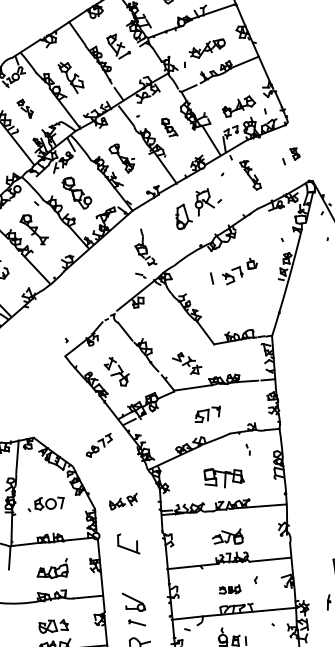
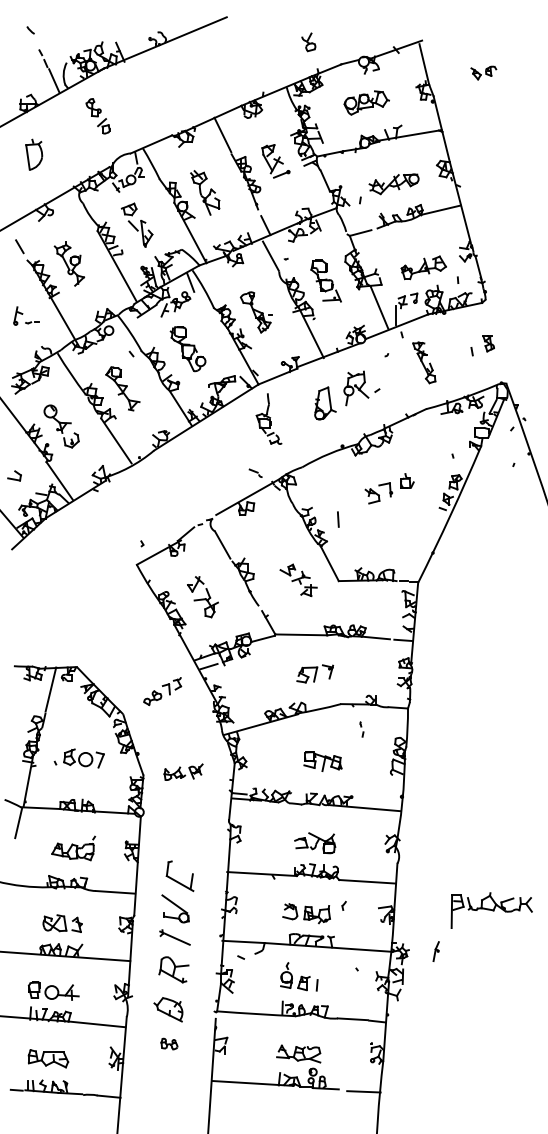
part: (24, 108) -> (136, 224), size x1.67
part: (169, 127) -> (325, 280), size x1.67
part: (144, 246) -> (268, 418), moved
line: (212, 278) -> (338, 519), moved
part: (187, 363) -> (298, 580), moved
part: (223, 477) -> (322, 761), size x0.71
part: (127, 544) -> (179, 876), moved
part: (229, 589) -> (306, 913), size x1.67
part: (136, 623) -> (174, 937), size x1.43

